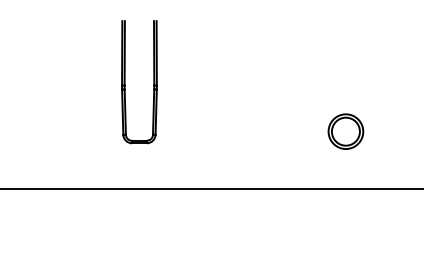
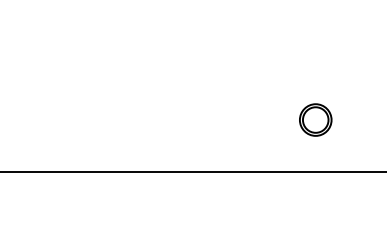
part: (125, 82) -> (114, 75), removed

